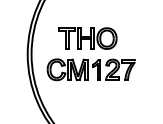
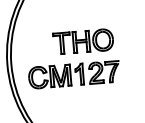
part: (87, 38) -> (83, 41), moved

